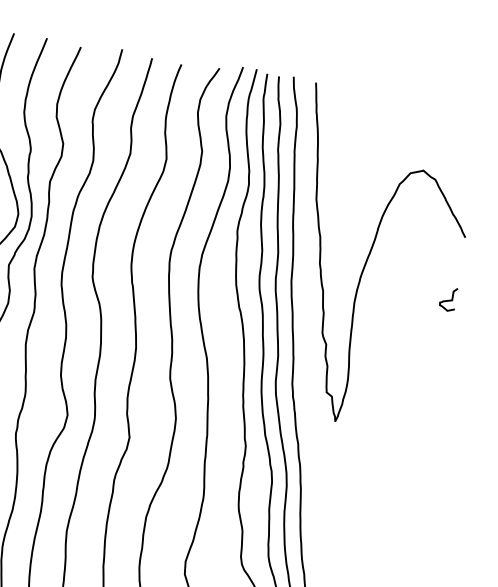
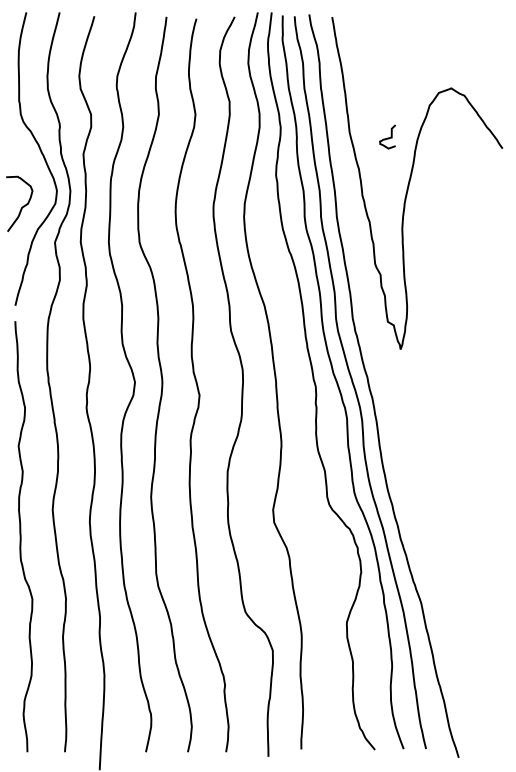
curve: (448, 299) -> (387, 137), moved

